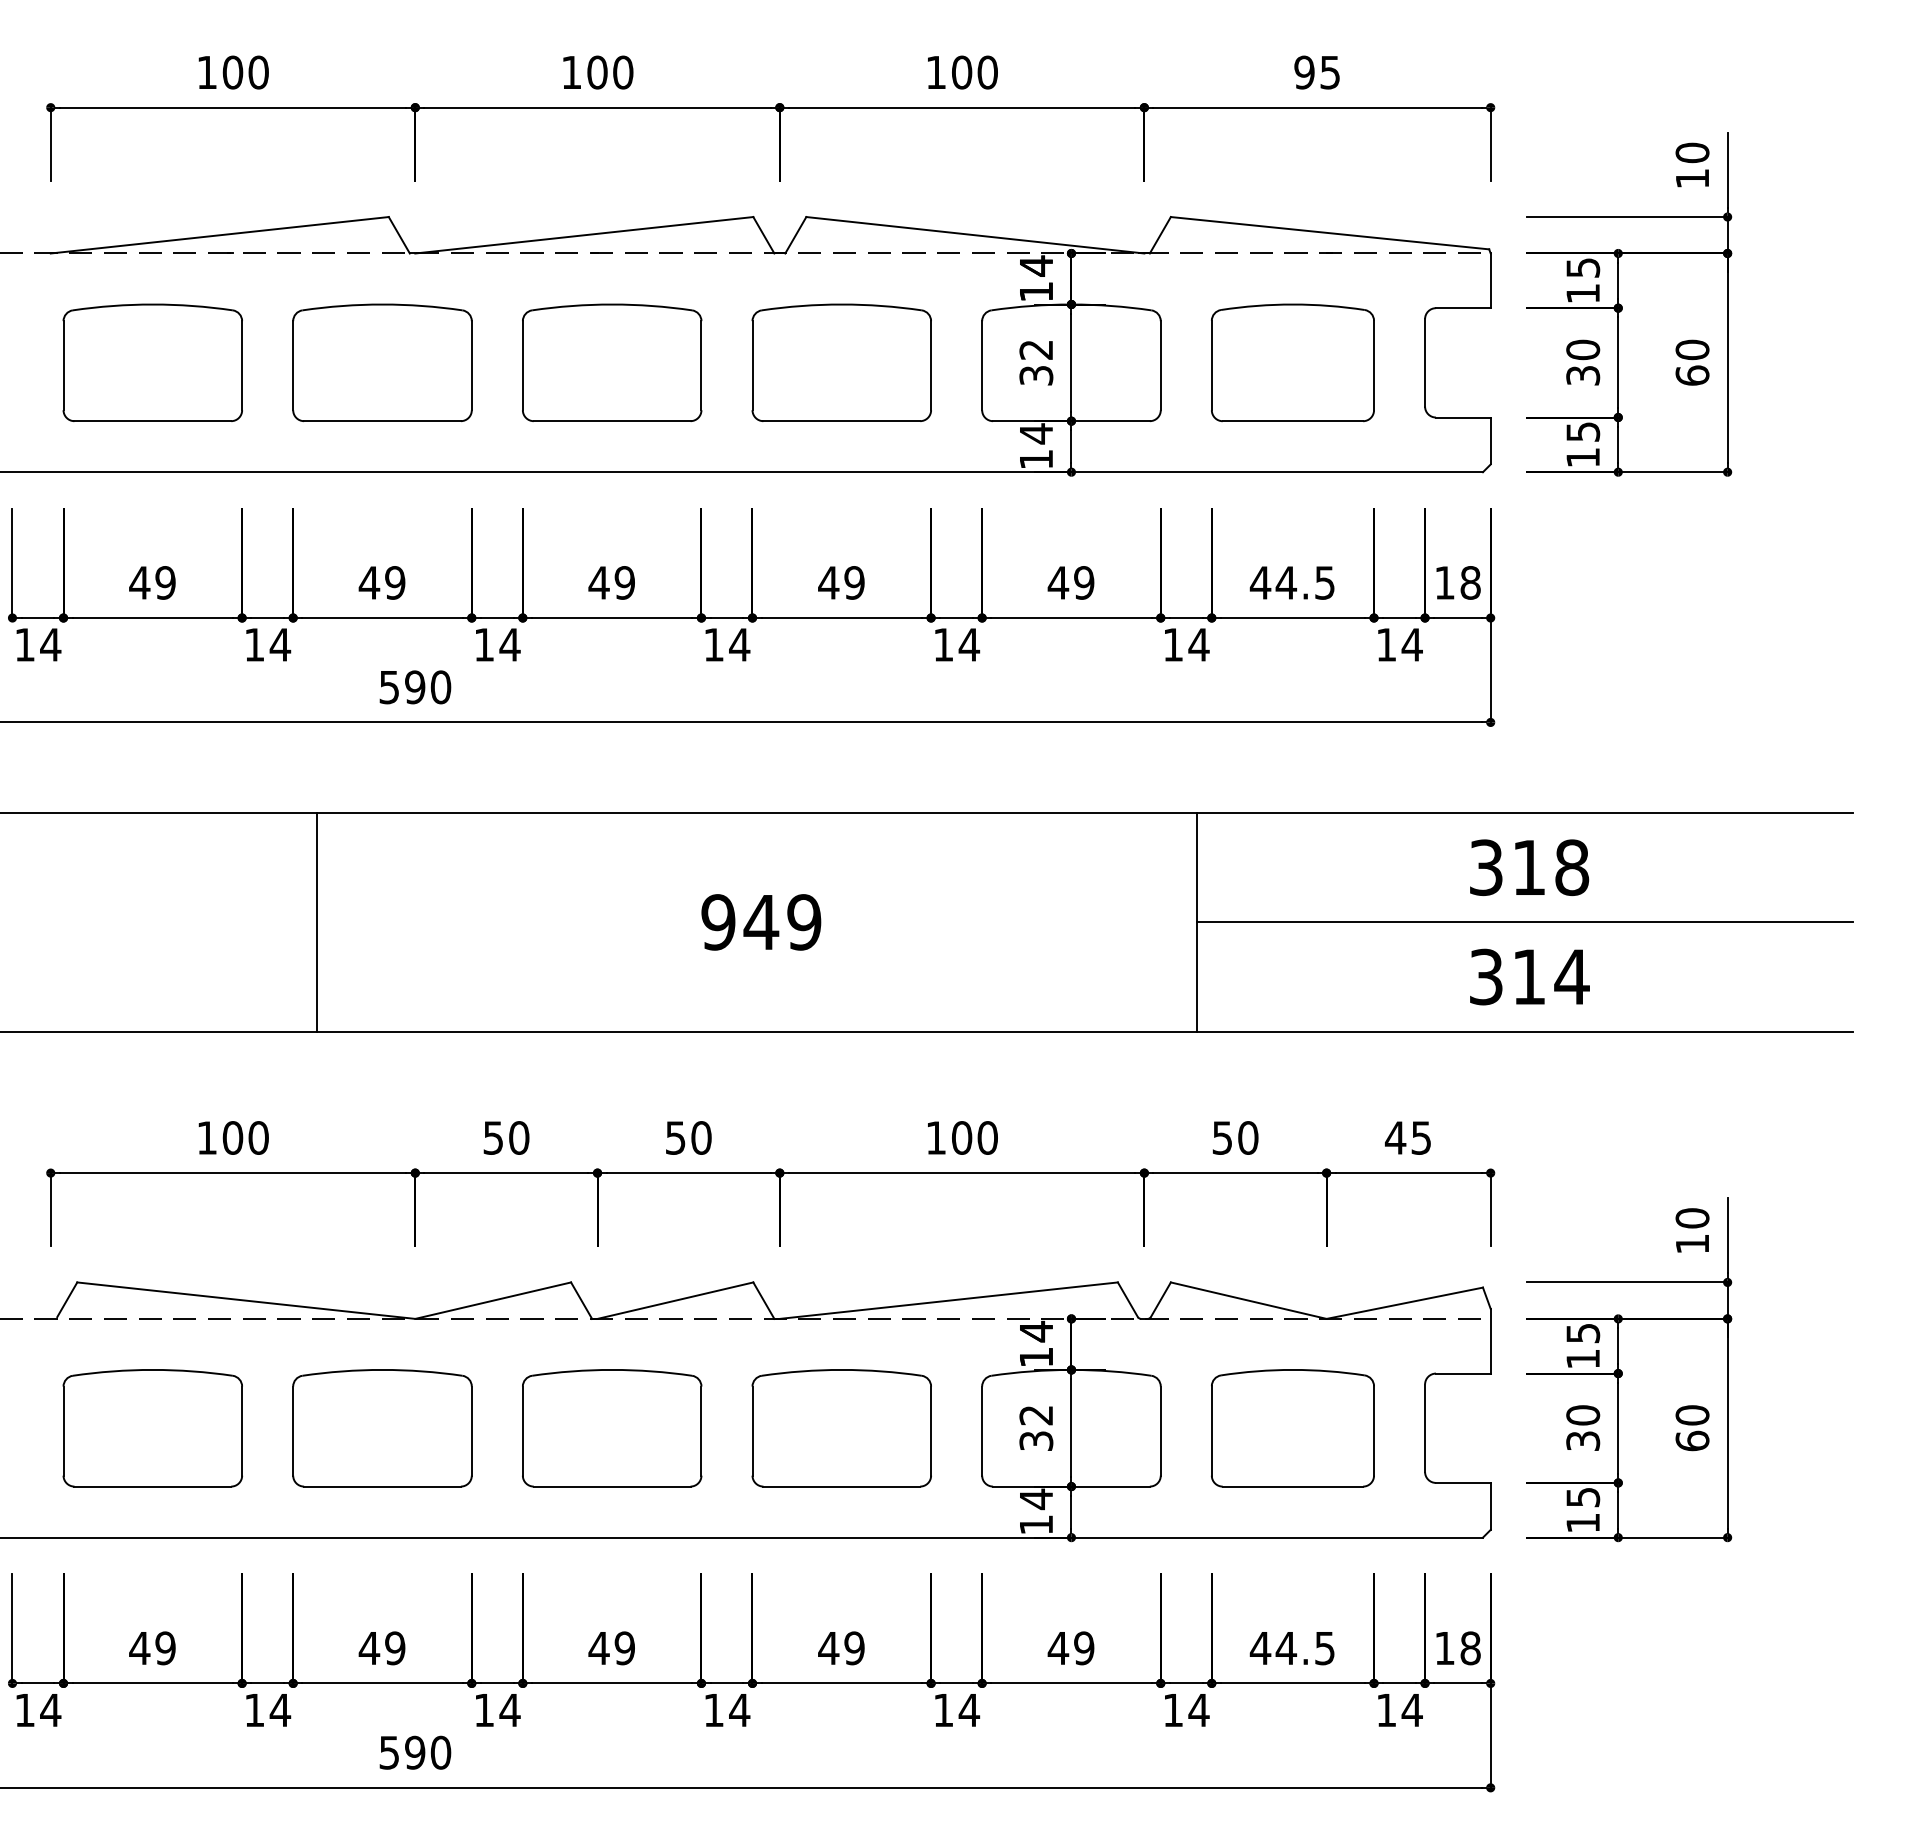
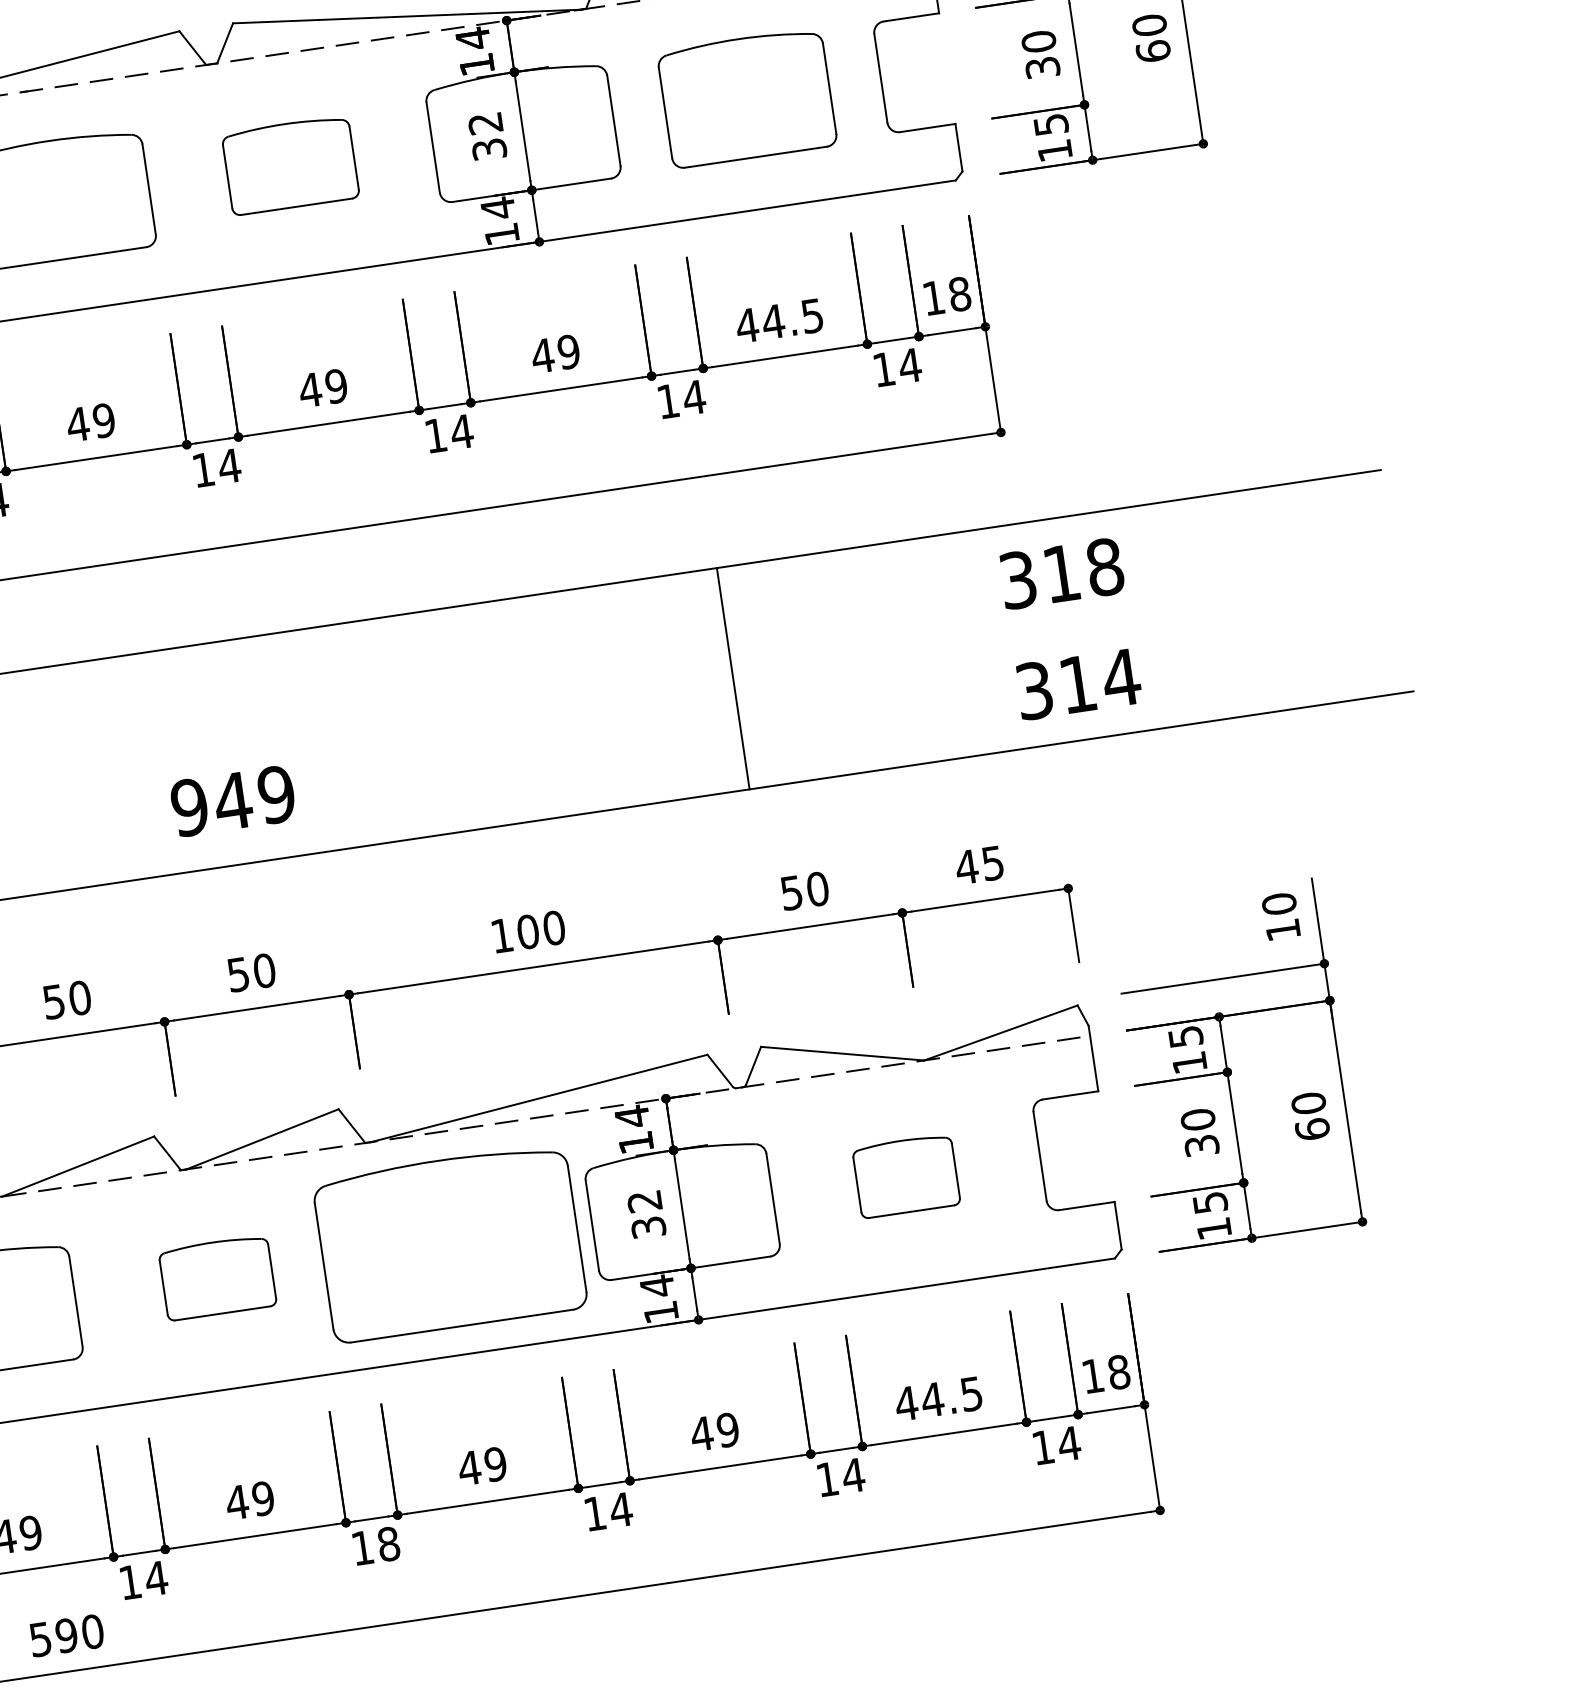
part: (841, 362) -> (290, 165), size x0.7
text: (761, 922) -> (233, 801), moved
line: (1524, 922) -> (1065, 629), removed
part: (612, 1428) -> (217, 1278), size x0.6
part: (841, 1428) -> (449, 1243), size x1.4
part: (1292, 1428) -> (905, 1176), size x0.6
text: (739, 1710) -> (388, 1544), 14 -> 18

